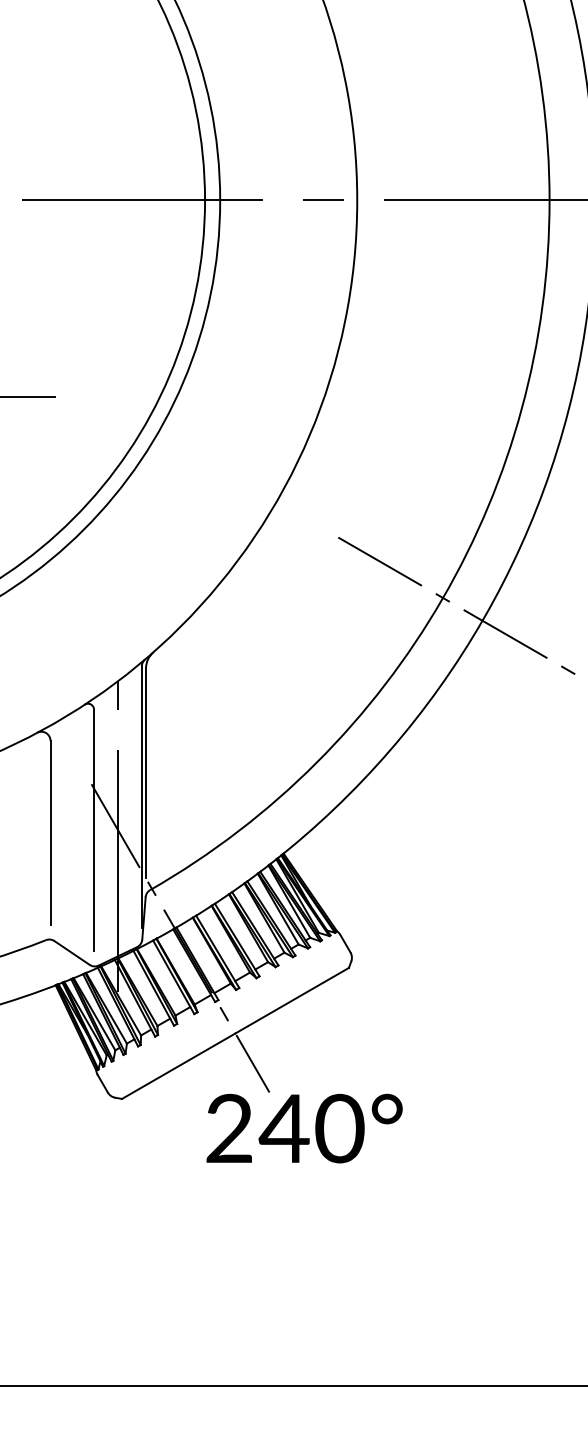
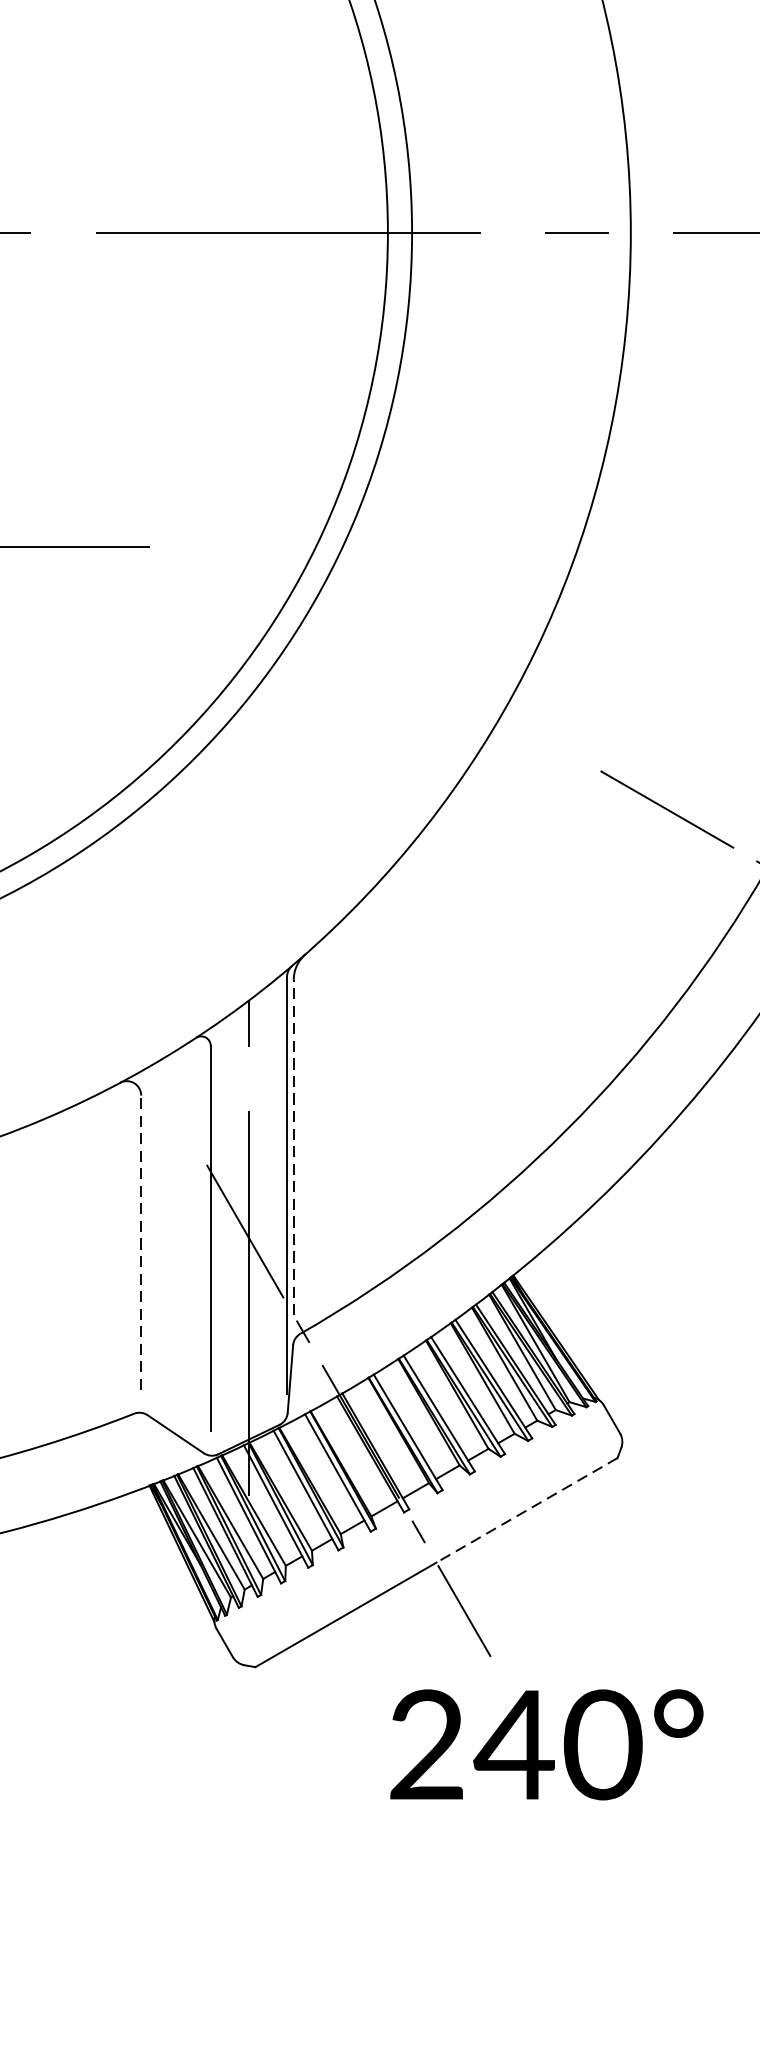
line: (146, 772) -> (294, 1146), solid -> dashed
line: (50, 832) -> (141, 1241), solid -> dashed
line: (291, 1000) -> (525, 1510), solid -> dashed
text: (304, 1128) -> (546, 1744), moved

